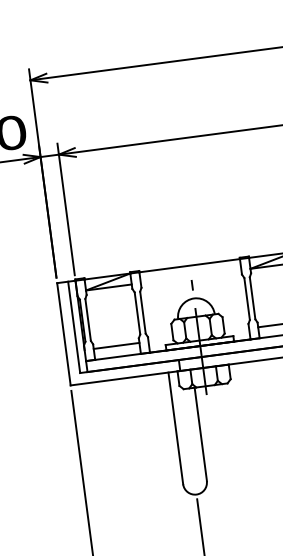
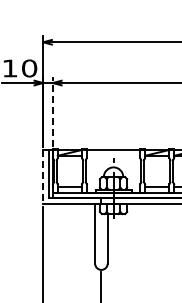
line: (65, 210) -> (52, 112), solid -> dashed
line: (64, 334) -> (43, 177), solid -> dashed

